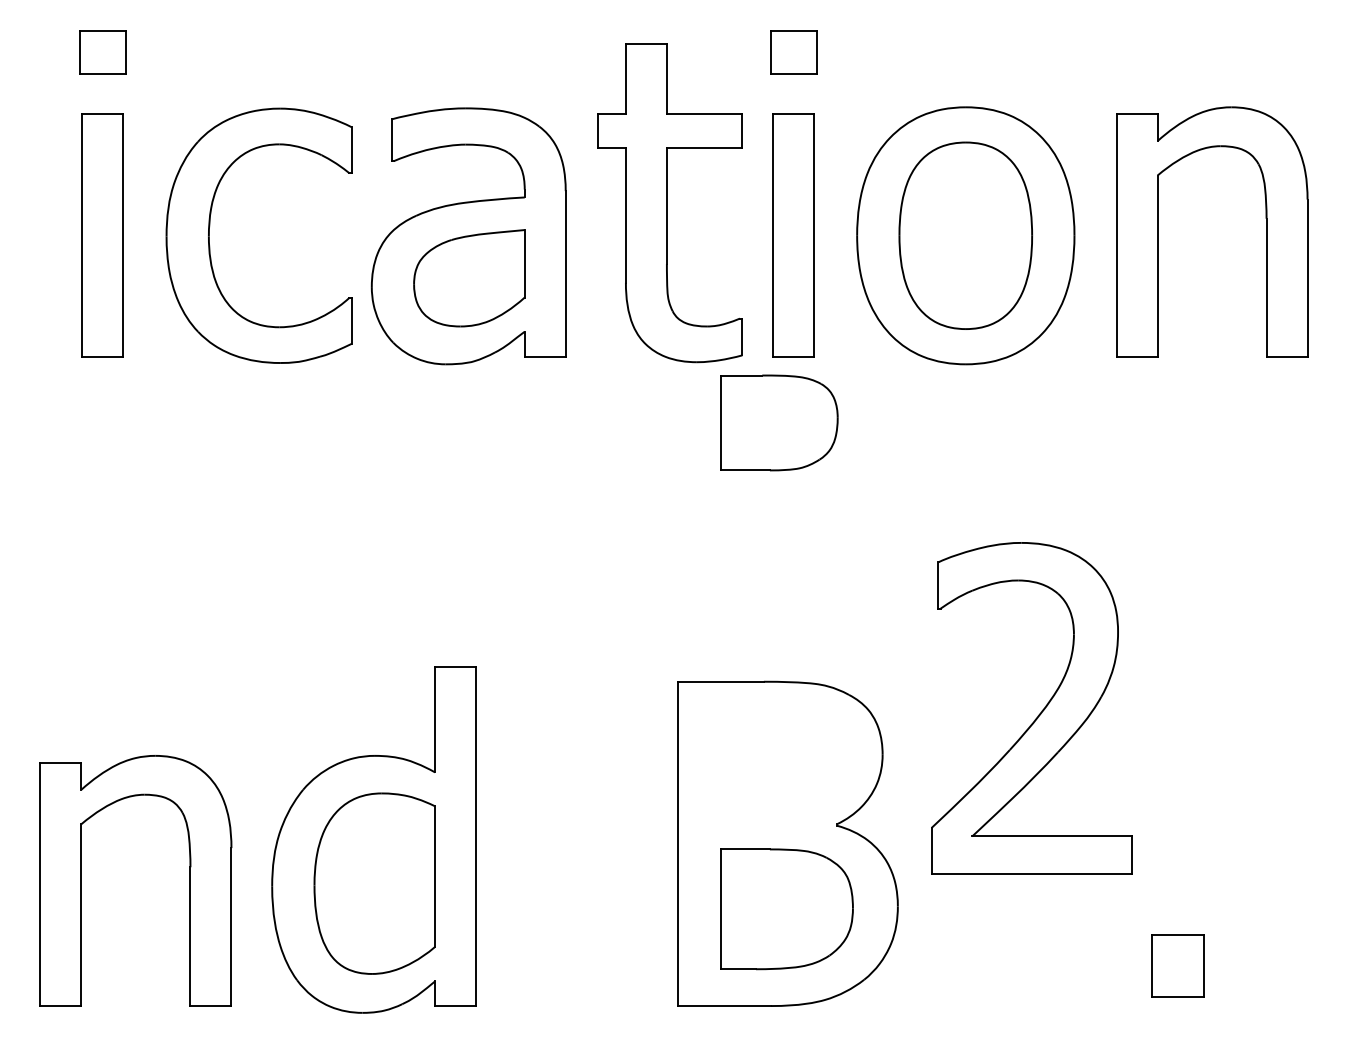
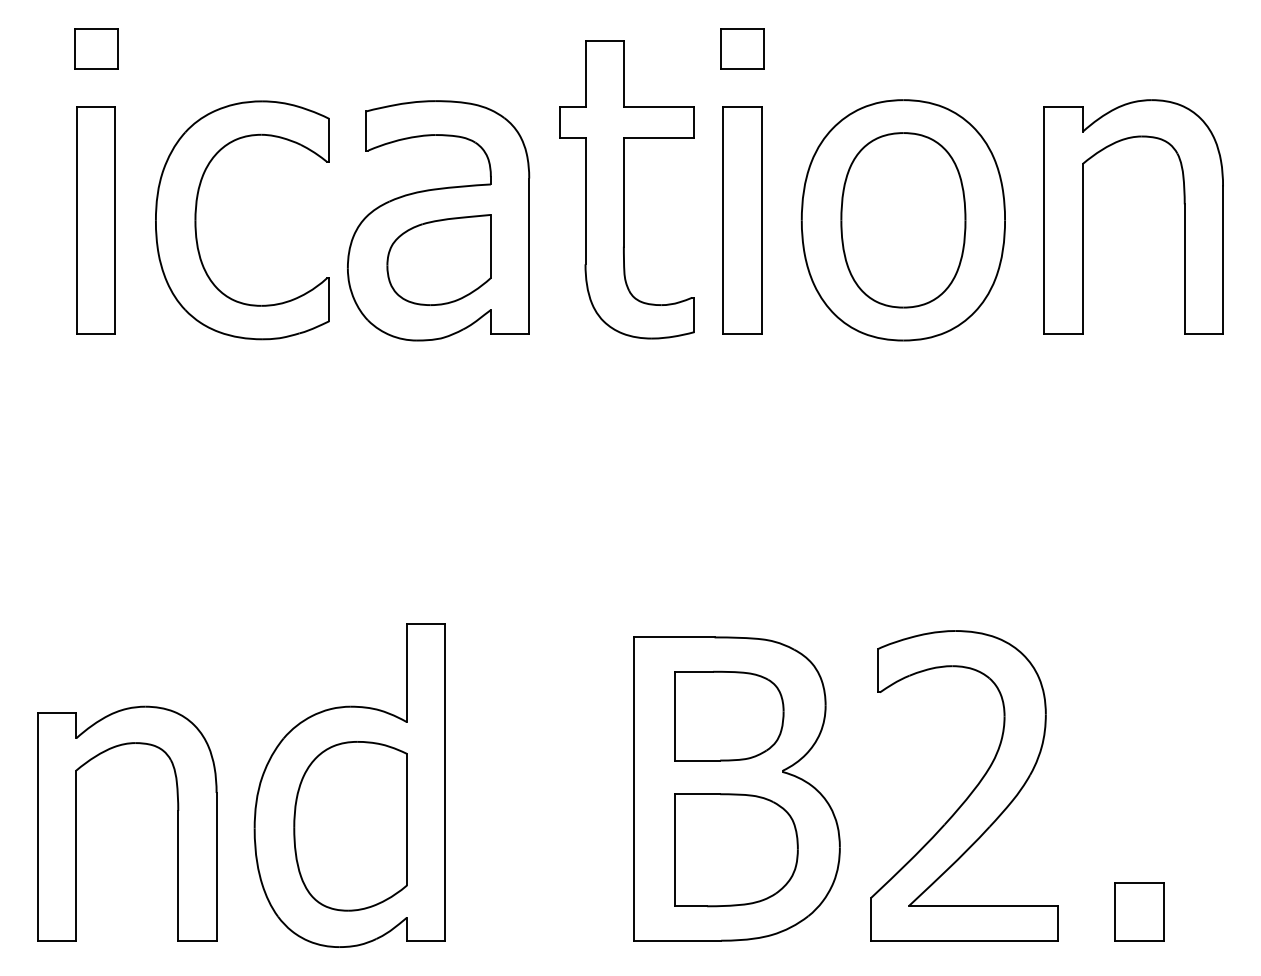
part: (779, 422) -> (729, 715), moved
part: (1038, 714) -> (971, 791), moved
part: (1177, 965) -> (1138, 911), moved

